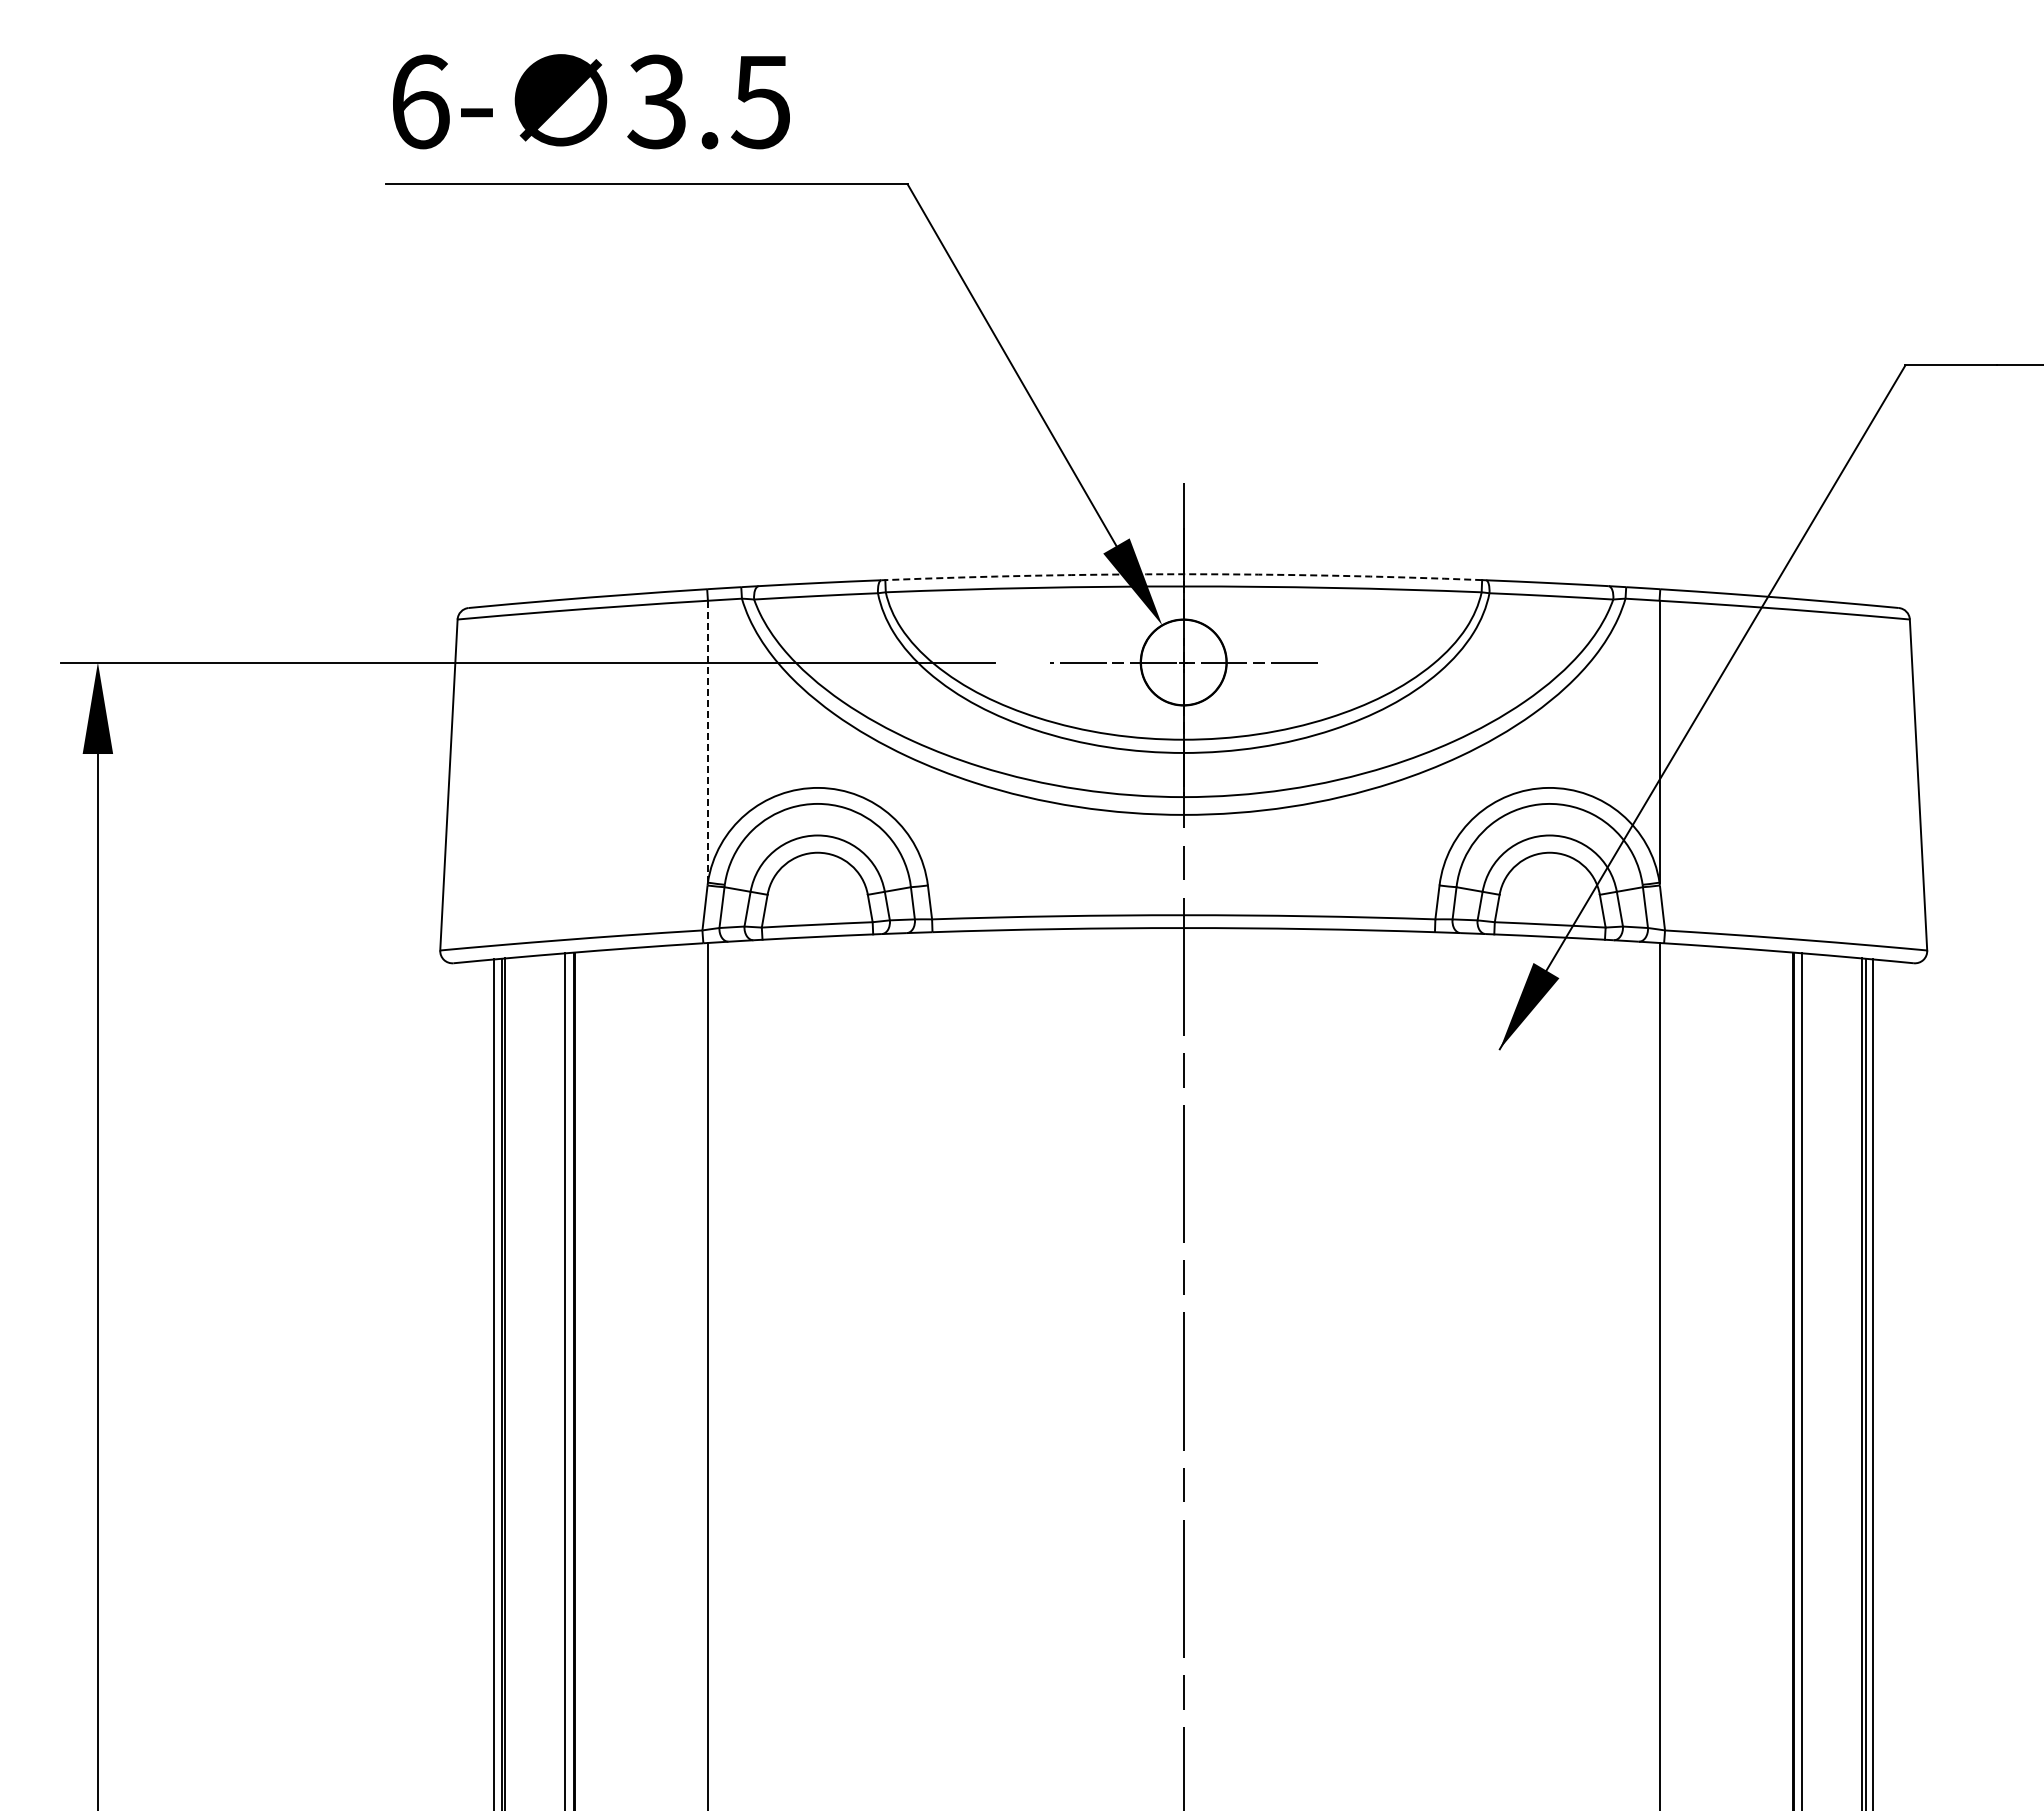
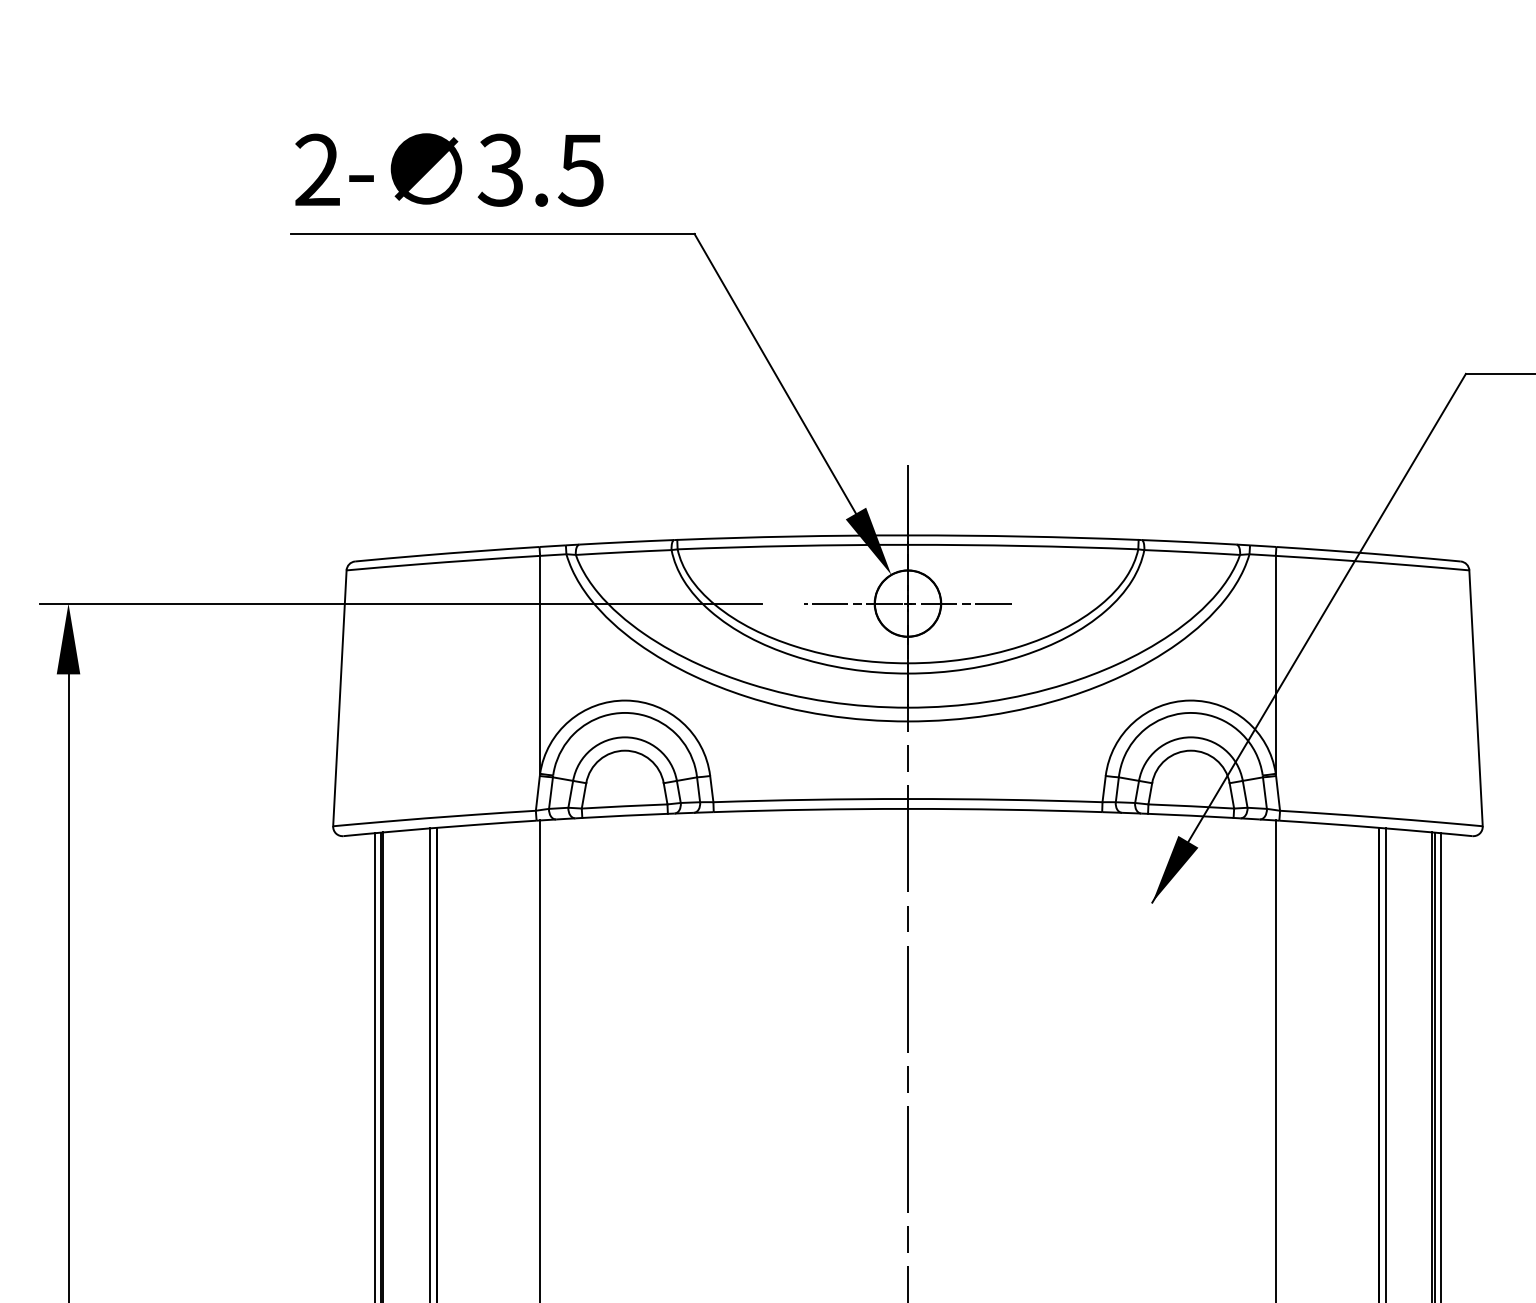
text: (420, 101) -> (317, 169), 6- -> 2-
arc: (1183, 574) -> (907, 535), dashed -> solid
line: (707, 741) -> (539, 664), dashed -> solid

